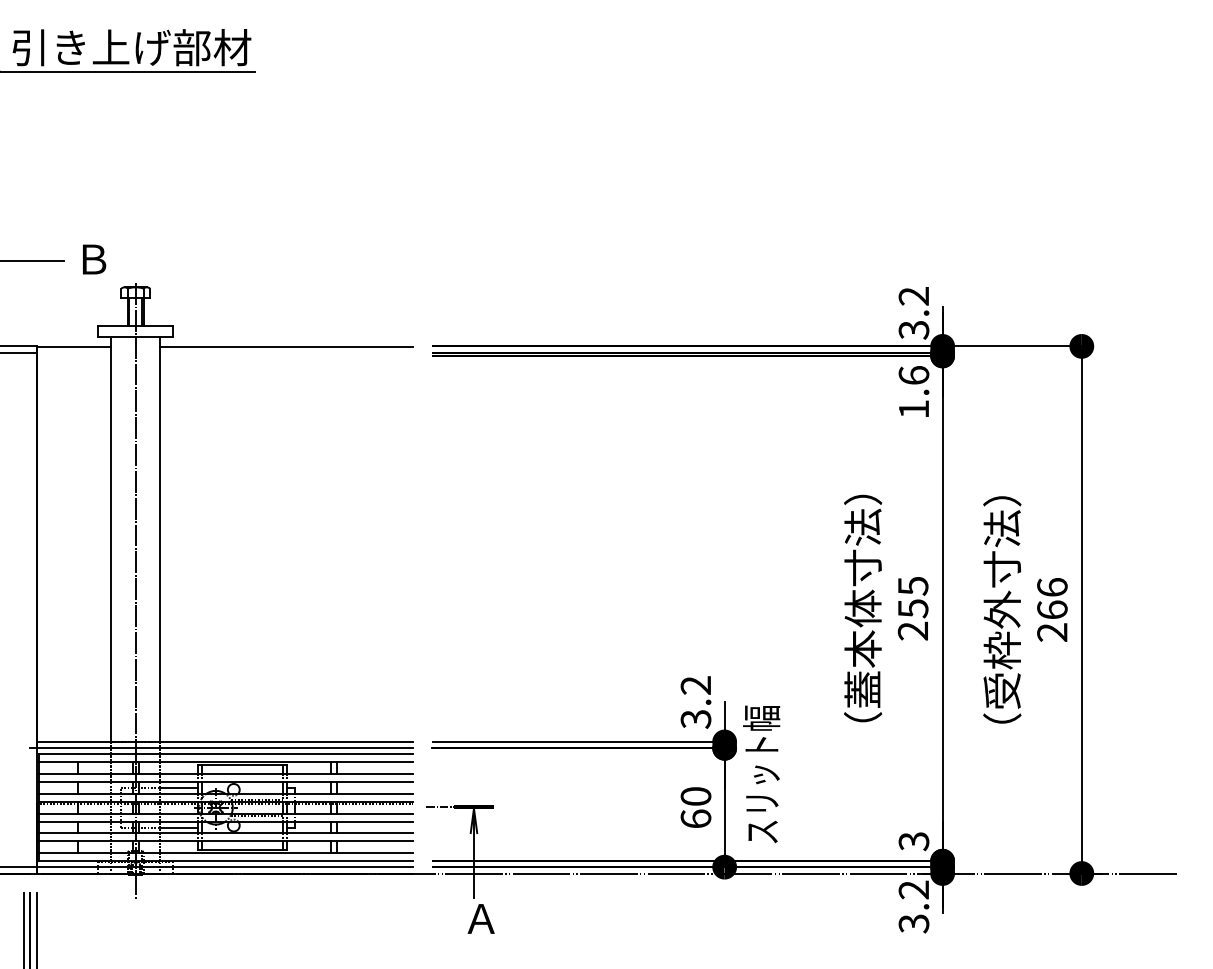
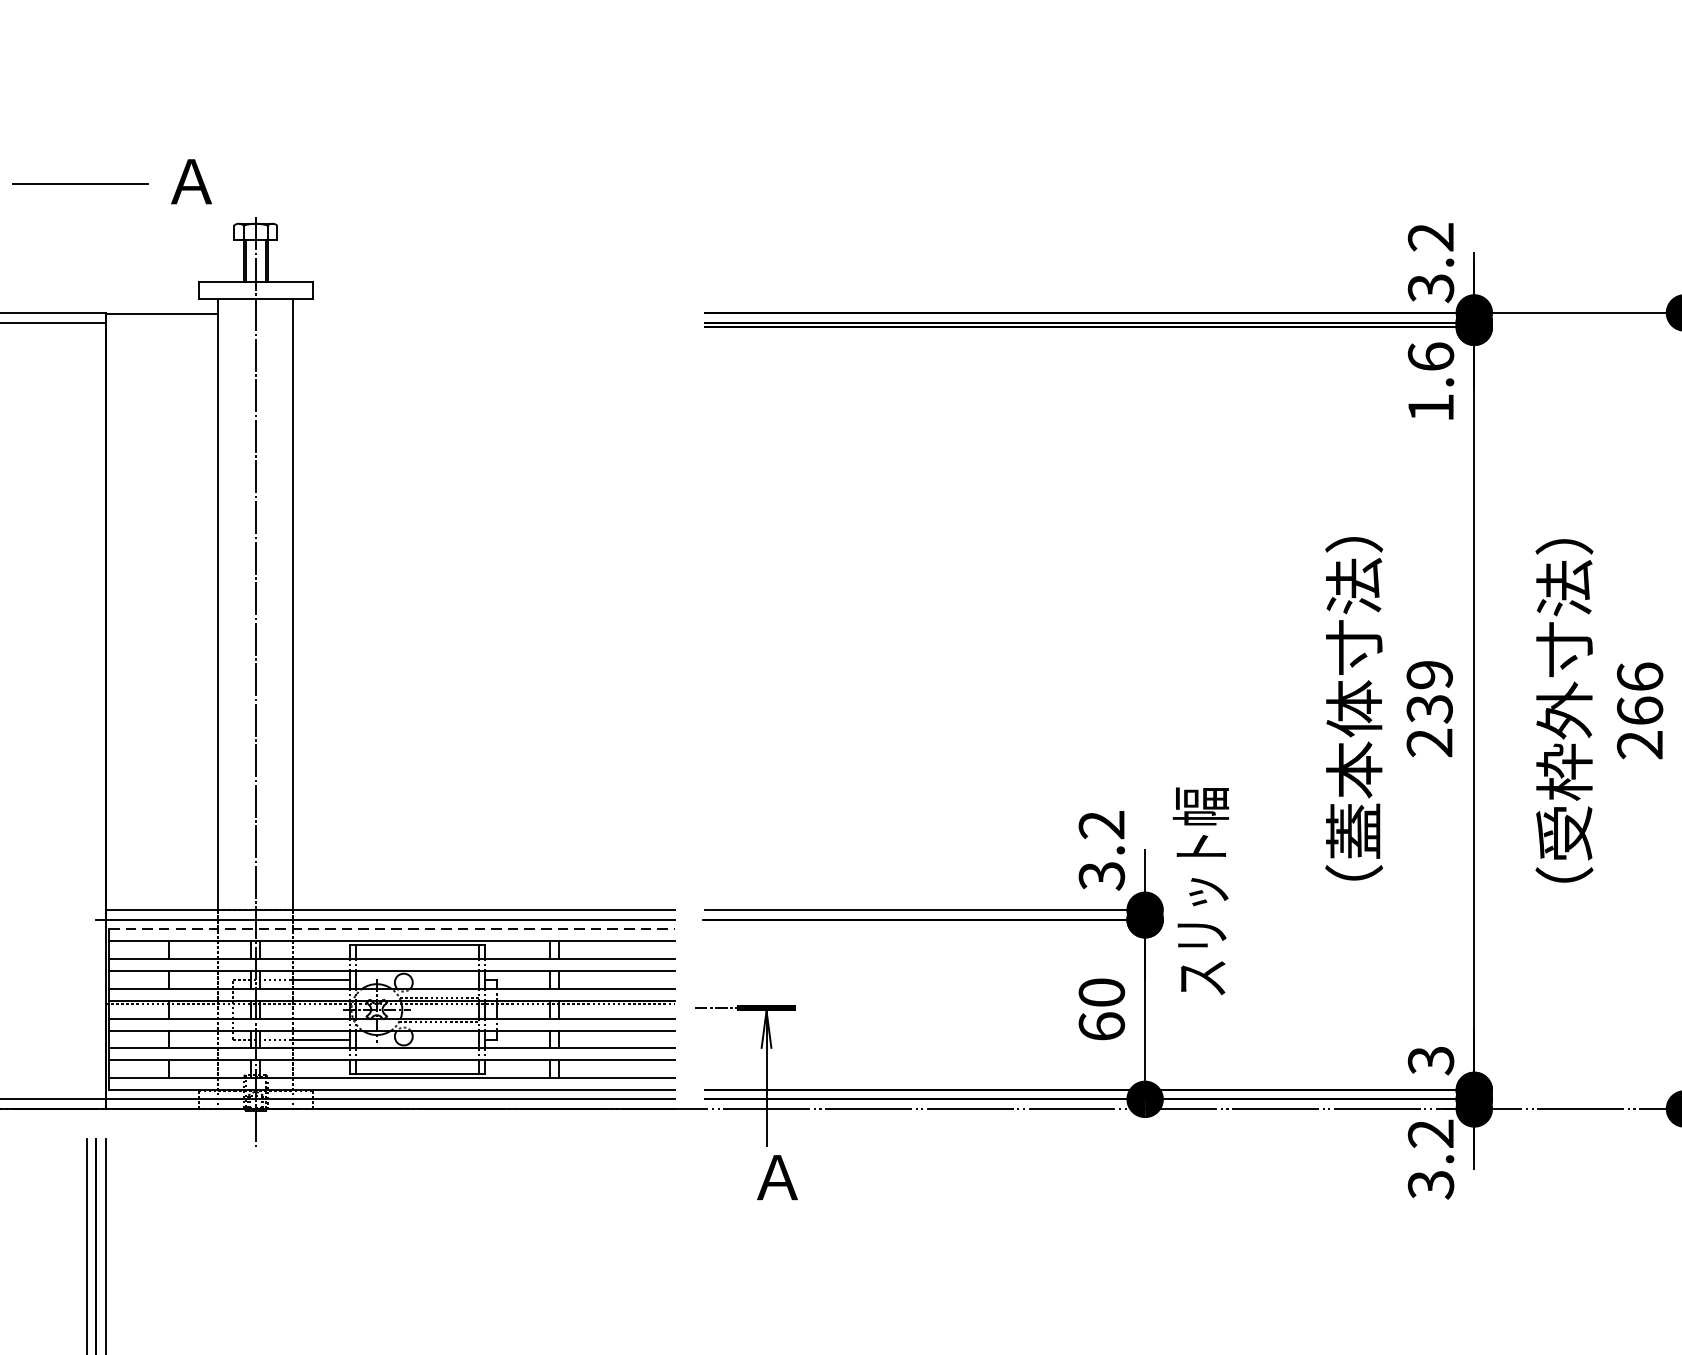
text: (92, 259) -> (190, 181), Ｂ -> Ａ
line: (286, 347) -> (483, 314), removed
text: (912, 597) -> (1428, 692), 255 -> 239
line: (226, 754) -> (392, 929), solid -> dashed
text: (761, 774) -> (1200, 891), moved

